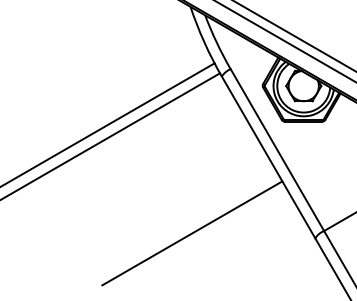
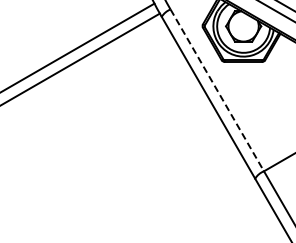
line: (277, 150) -> (217, 90), solid -> dashed
line: (192, 233) -> (132, 173), removed

